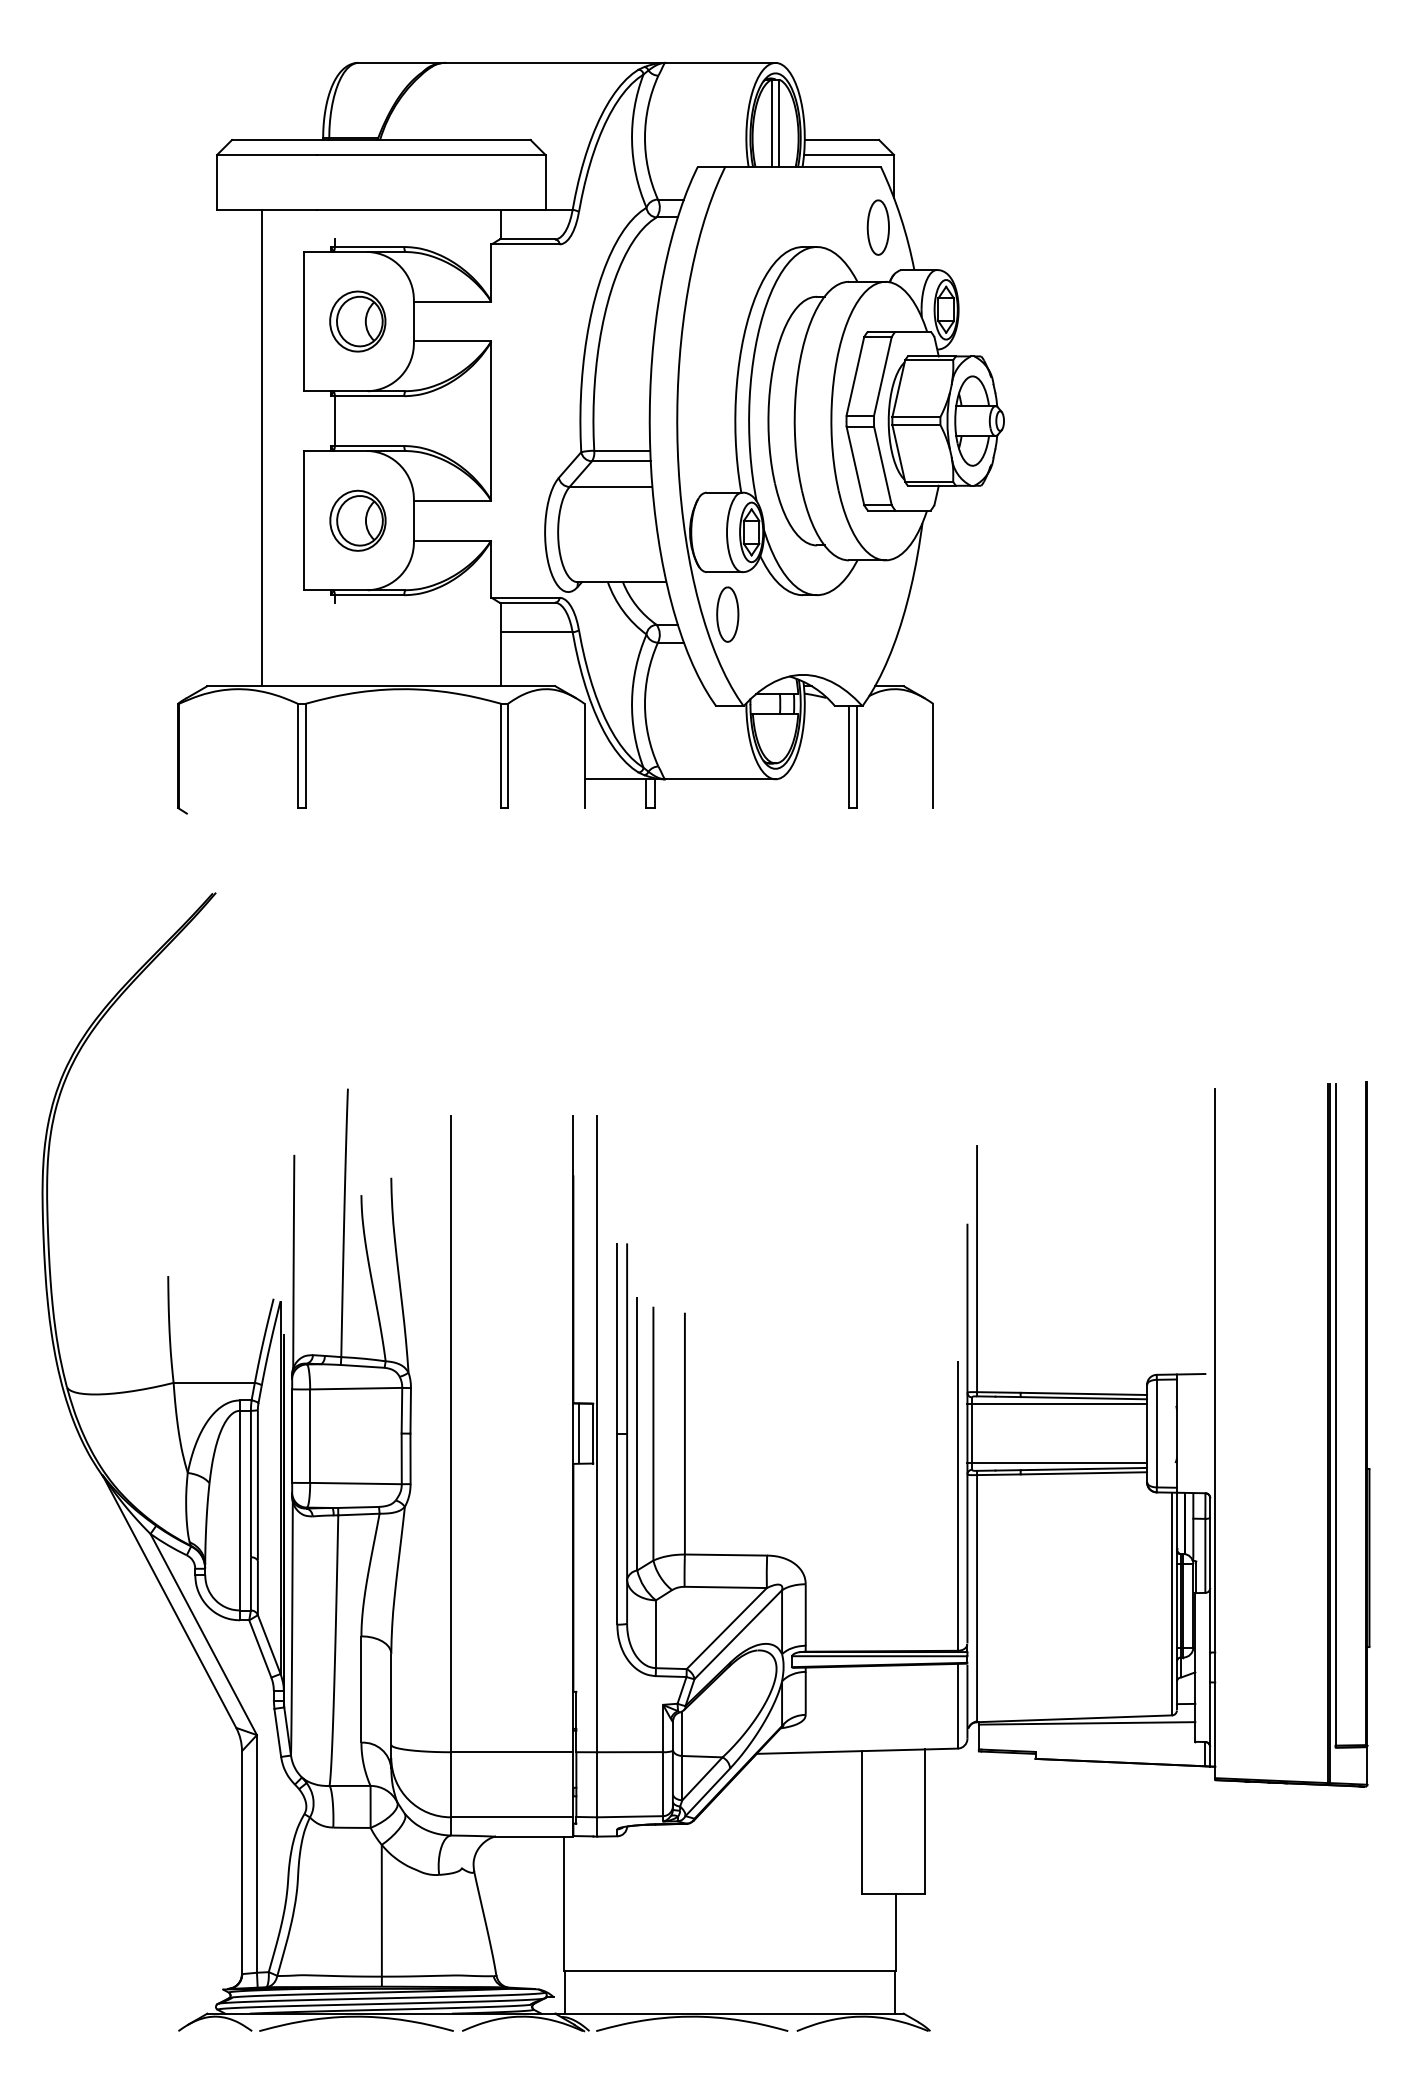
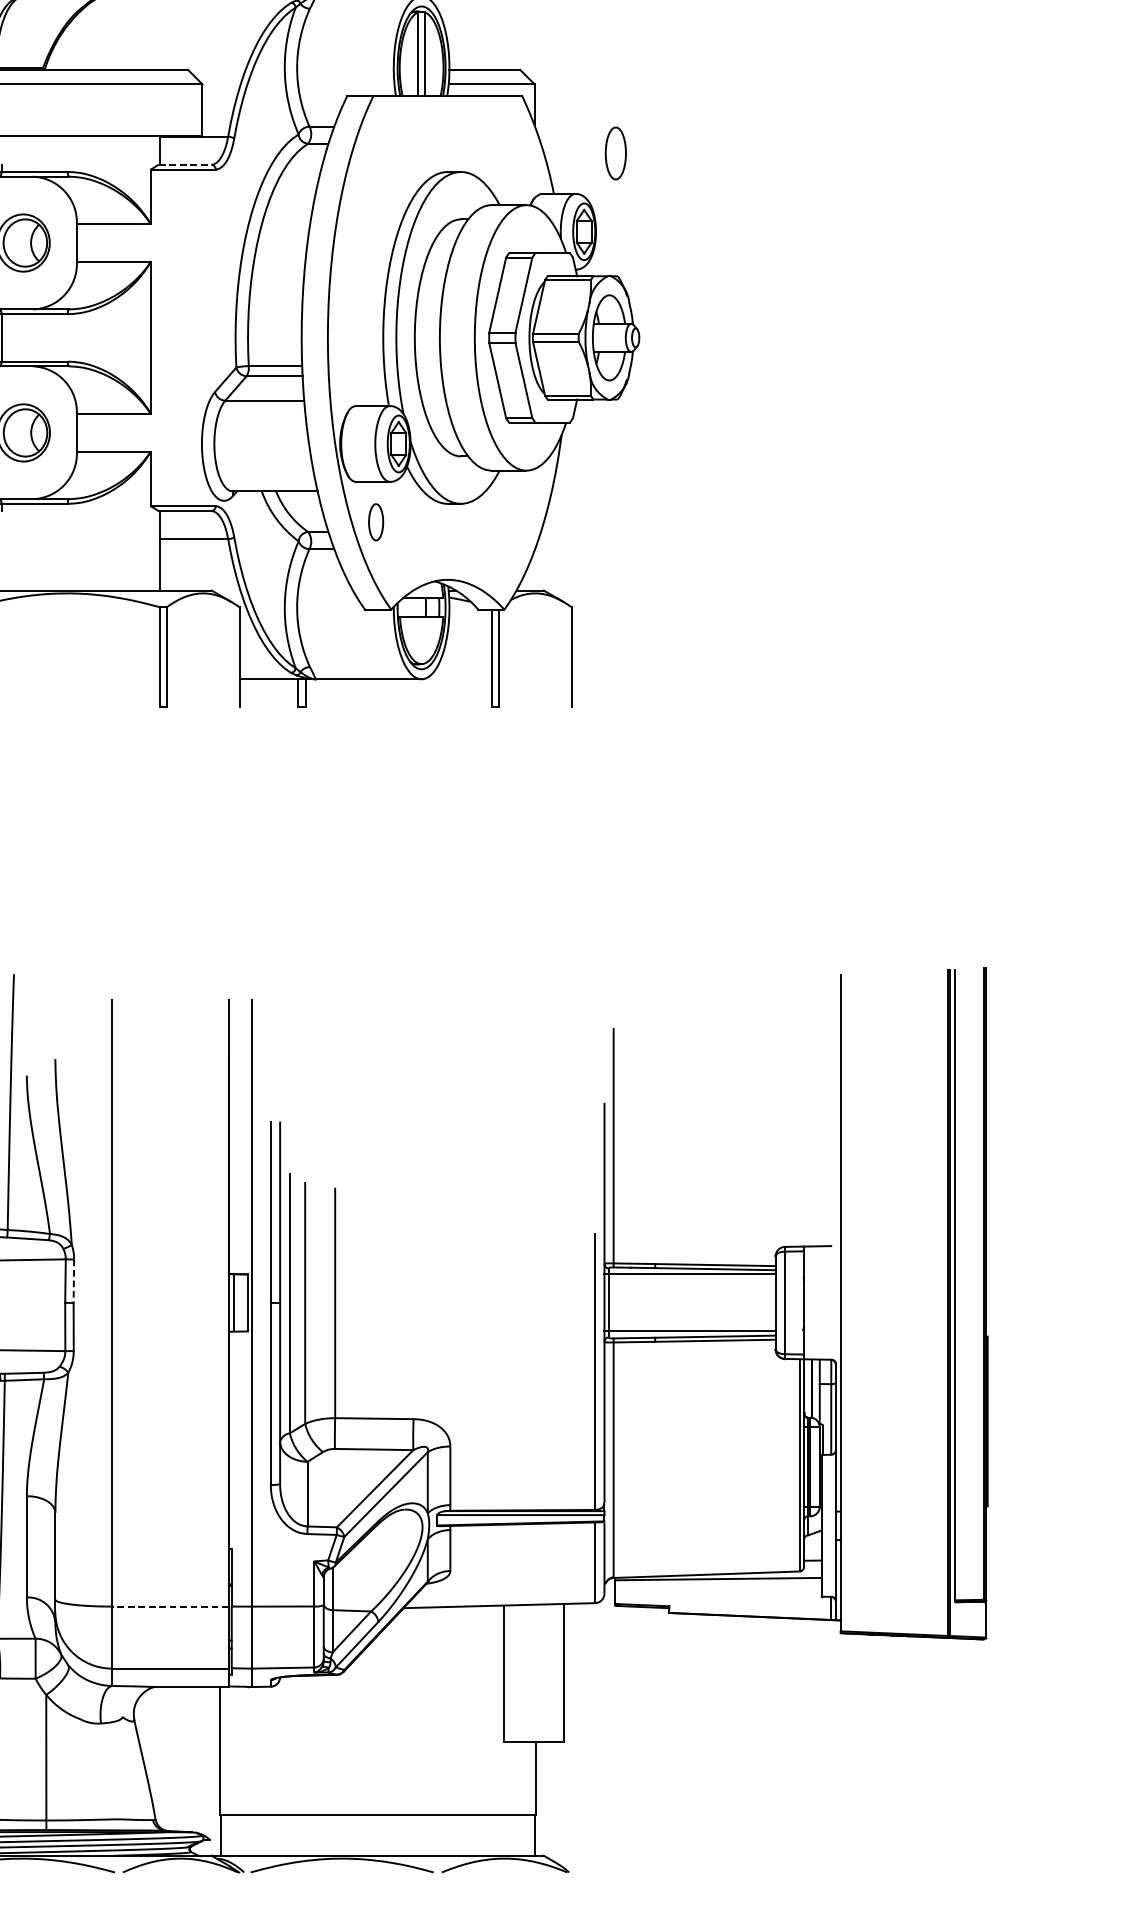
part: (877, 227) -> (615, 153), moved
line: (527, 239) -> (185, 164), solid -> dashed
part: (727, 614) -> (375, 522), size x0.7
line: (410, 1410) -> (73, 1280), solid -> dashed
line: (511, 1752) -> (169, 1606), solid -> dashed

